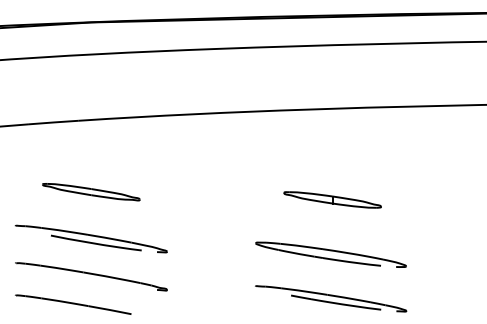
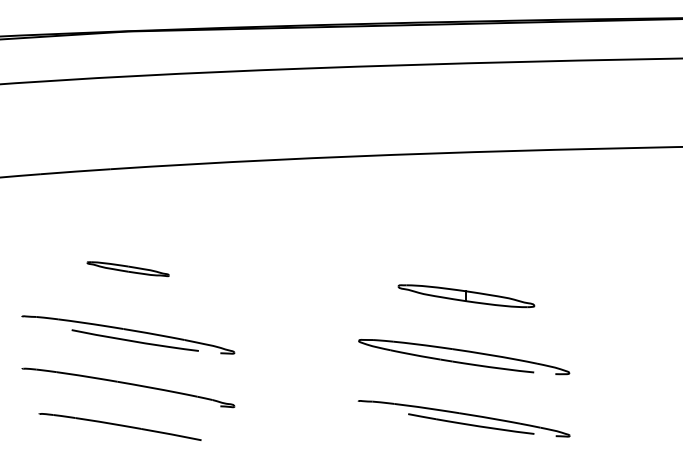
part: (90, 191) -> (127, 268), size x0.6
part: (332, 200) -> (466, 296), moved
part: (72, 304) -> (119, 426), moved

